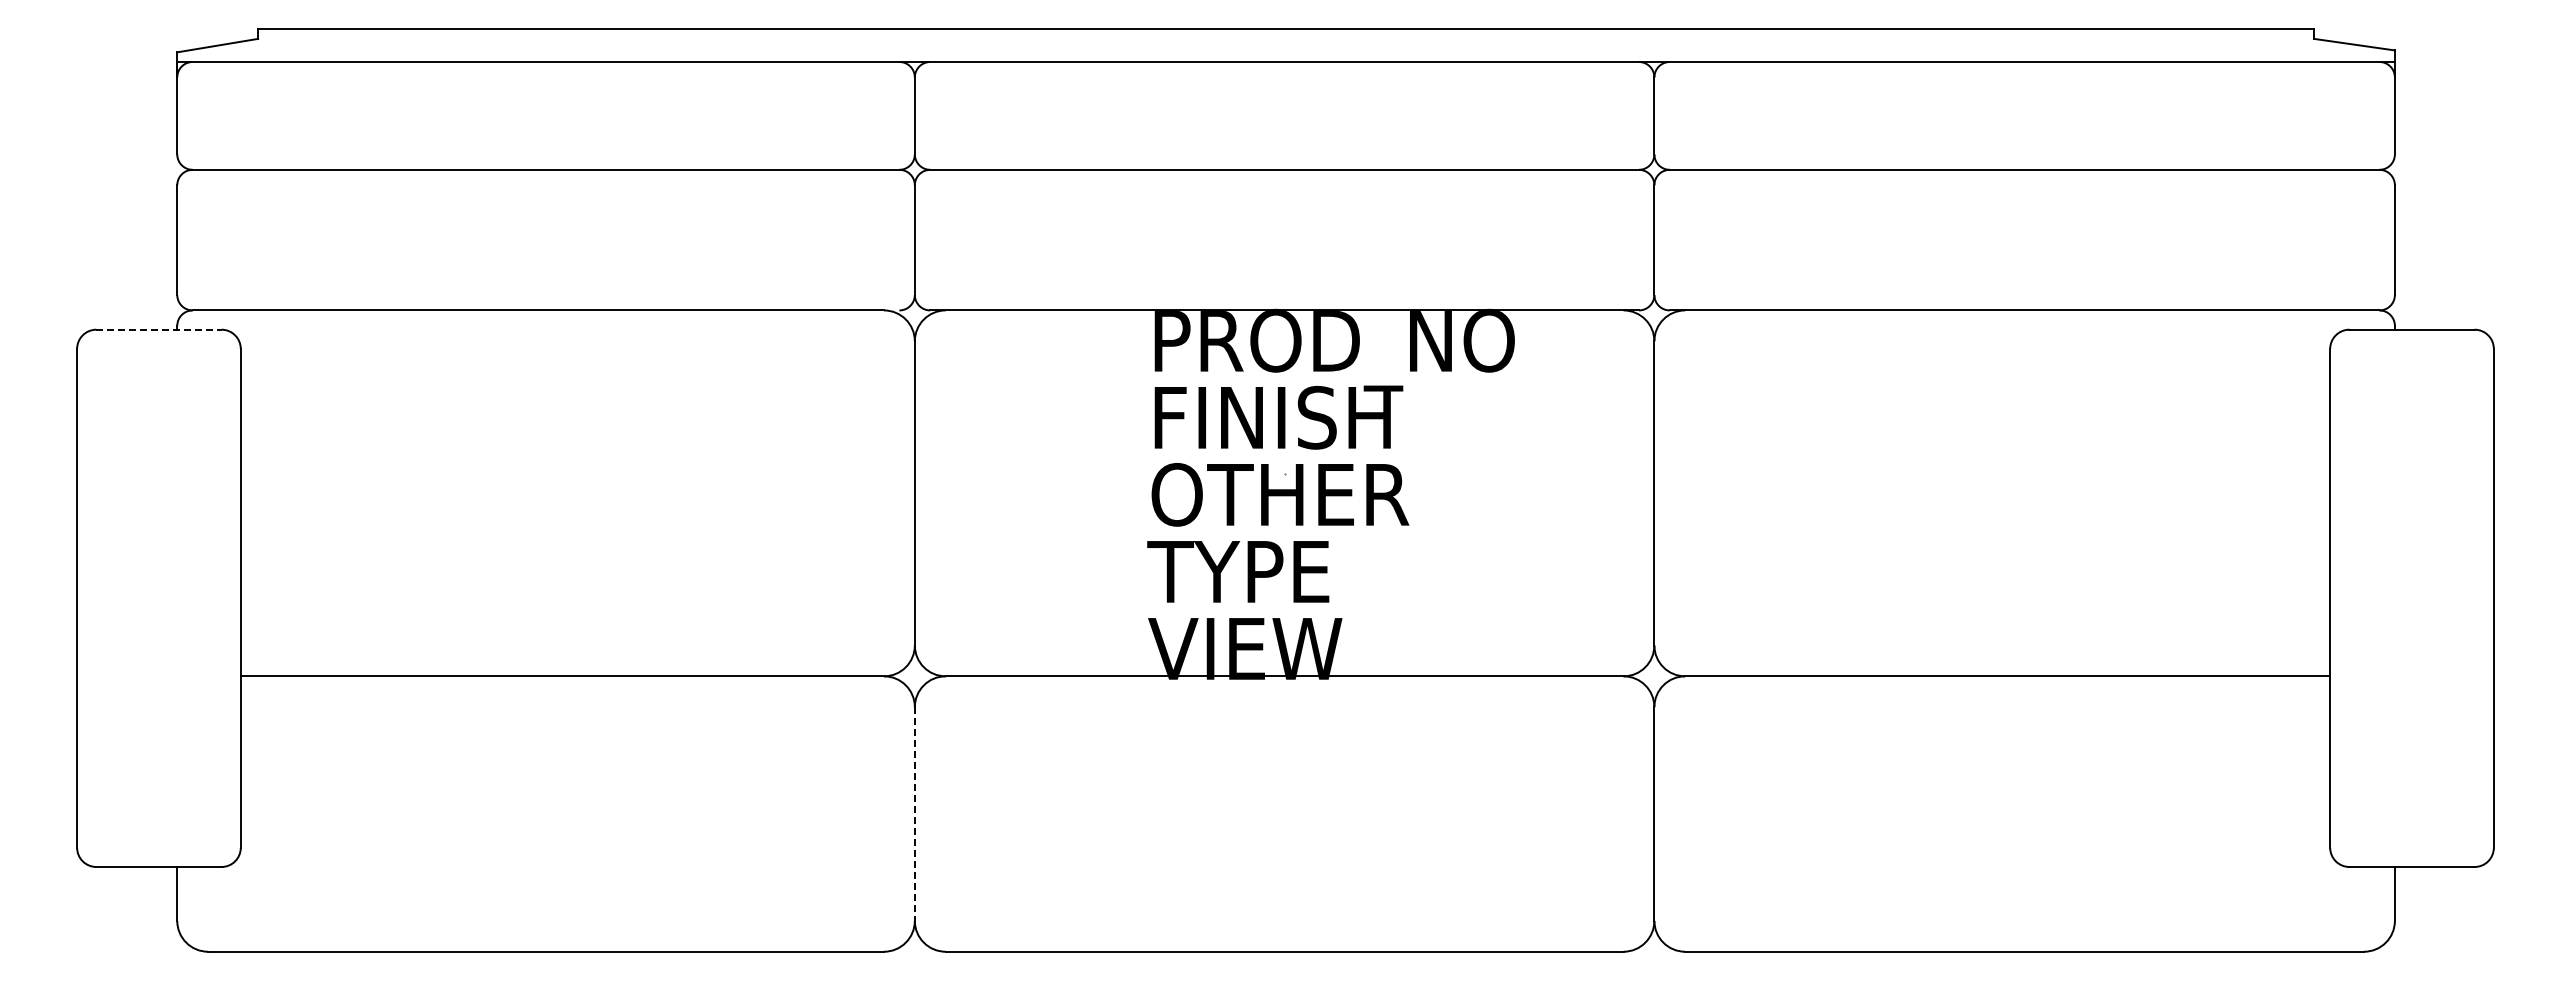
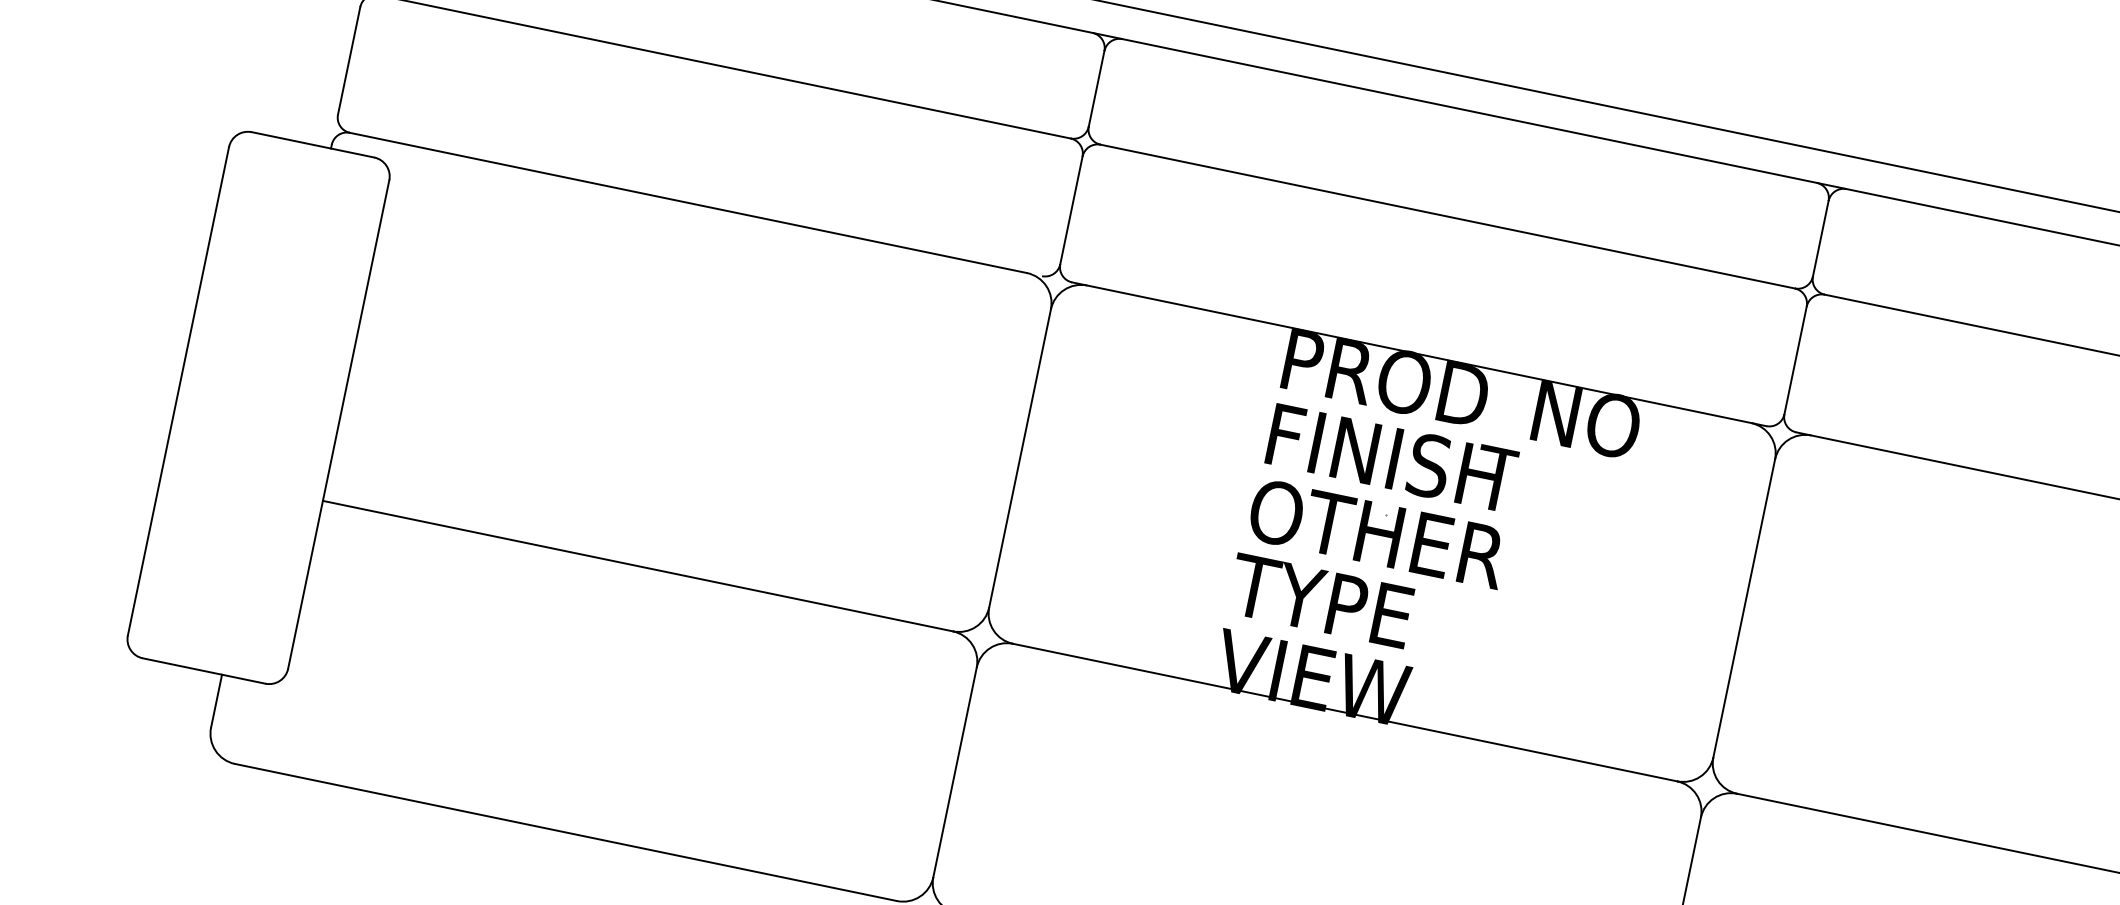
line: (158, 329) -> (312, 144), dashed -> solid
line: (914, 814) -> (954, 772), dashed -> solid

